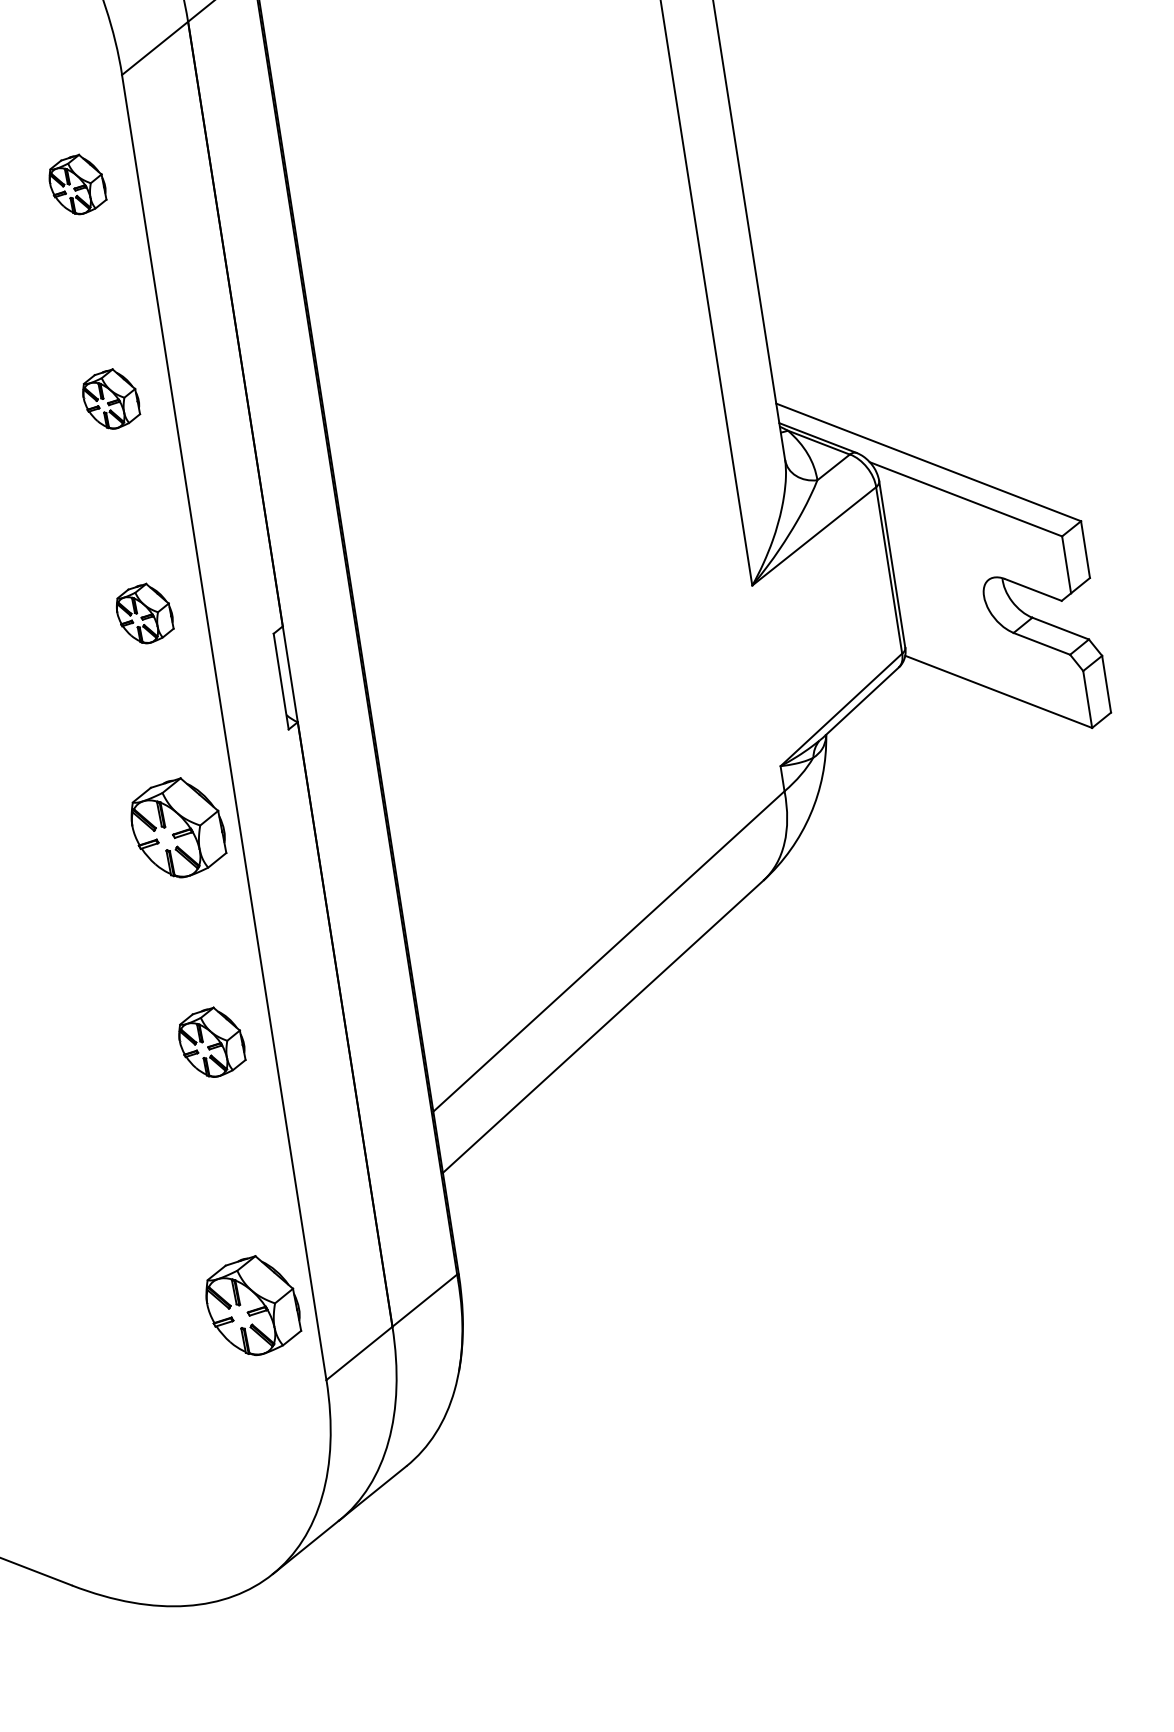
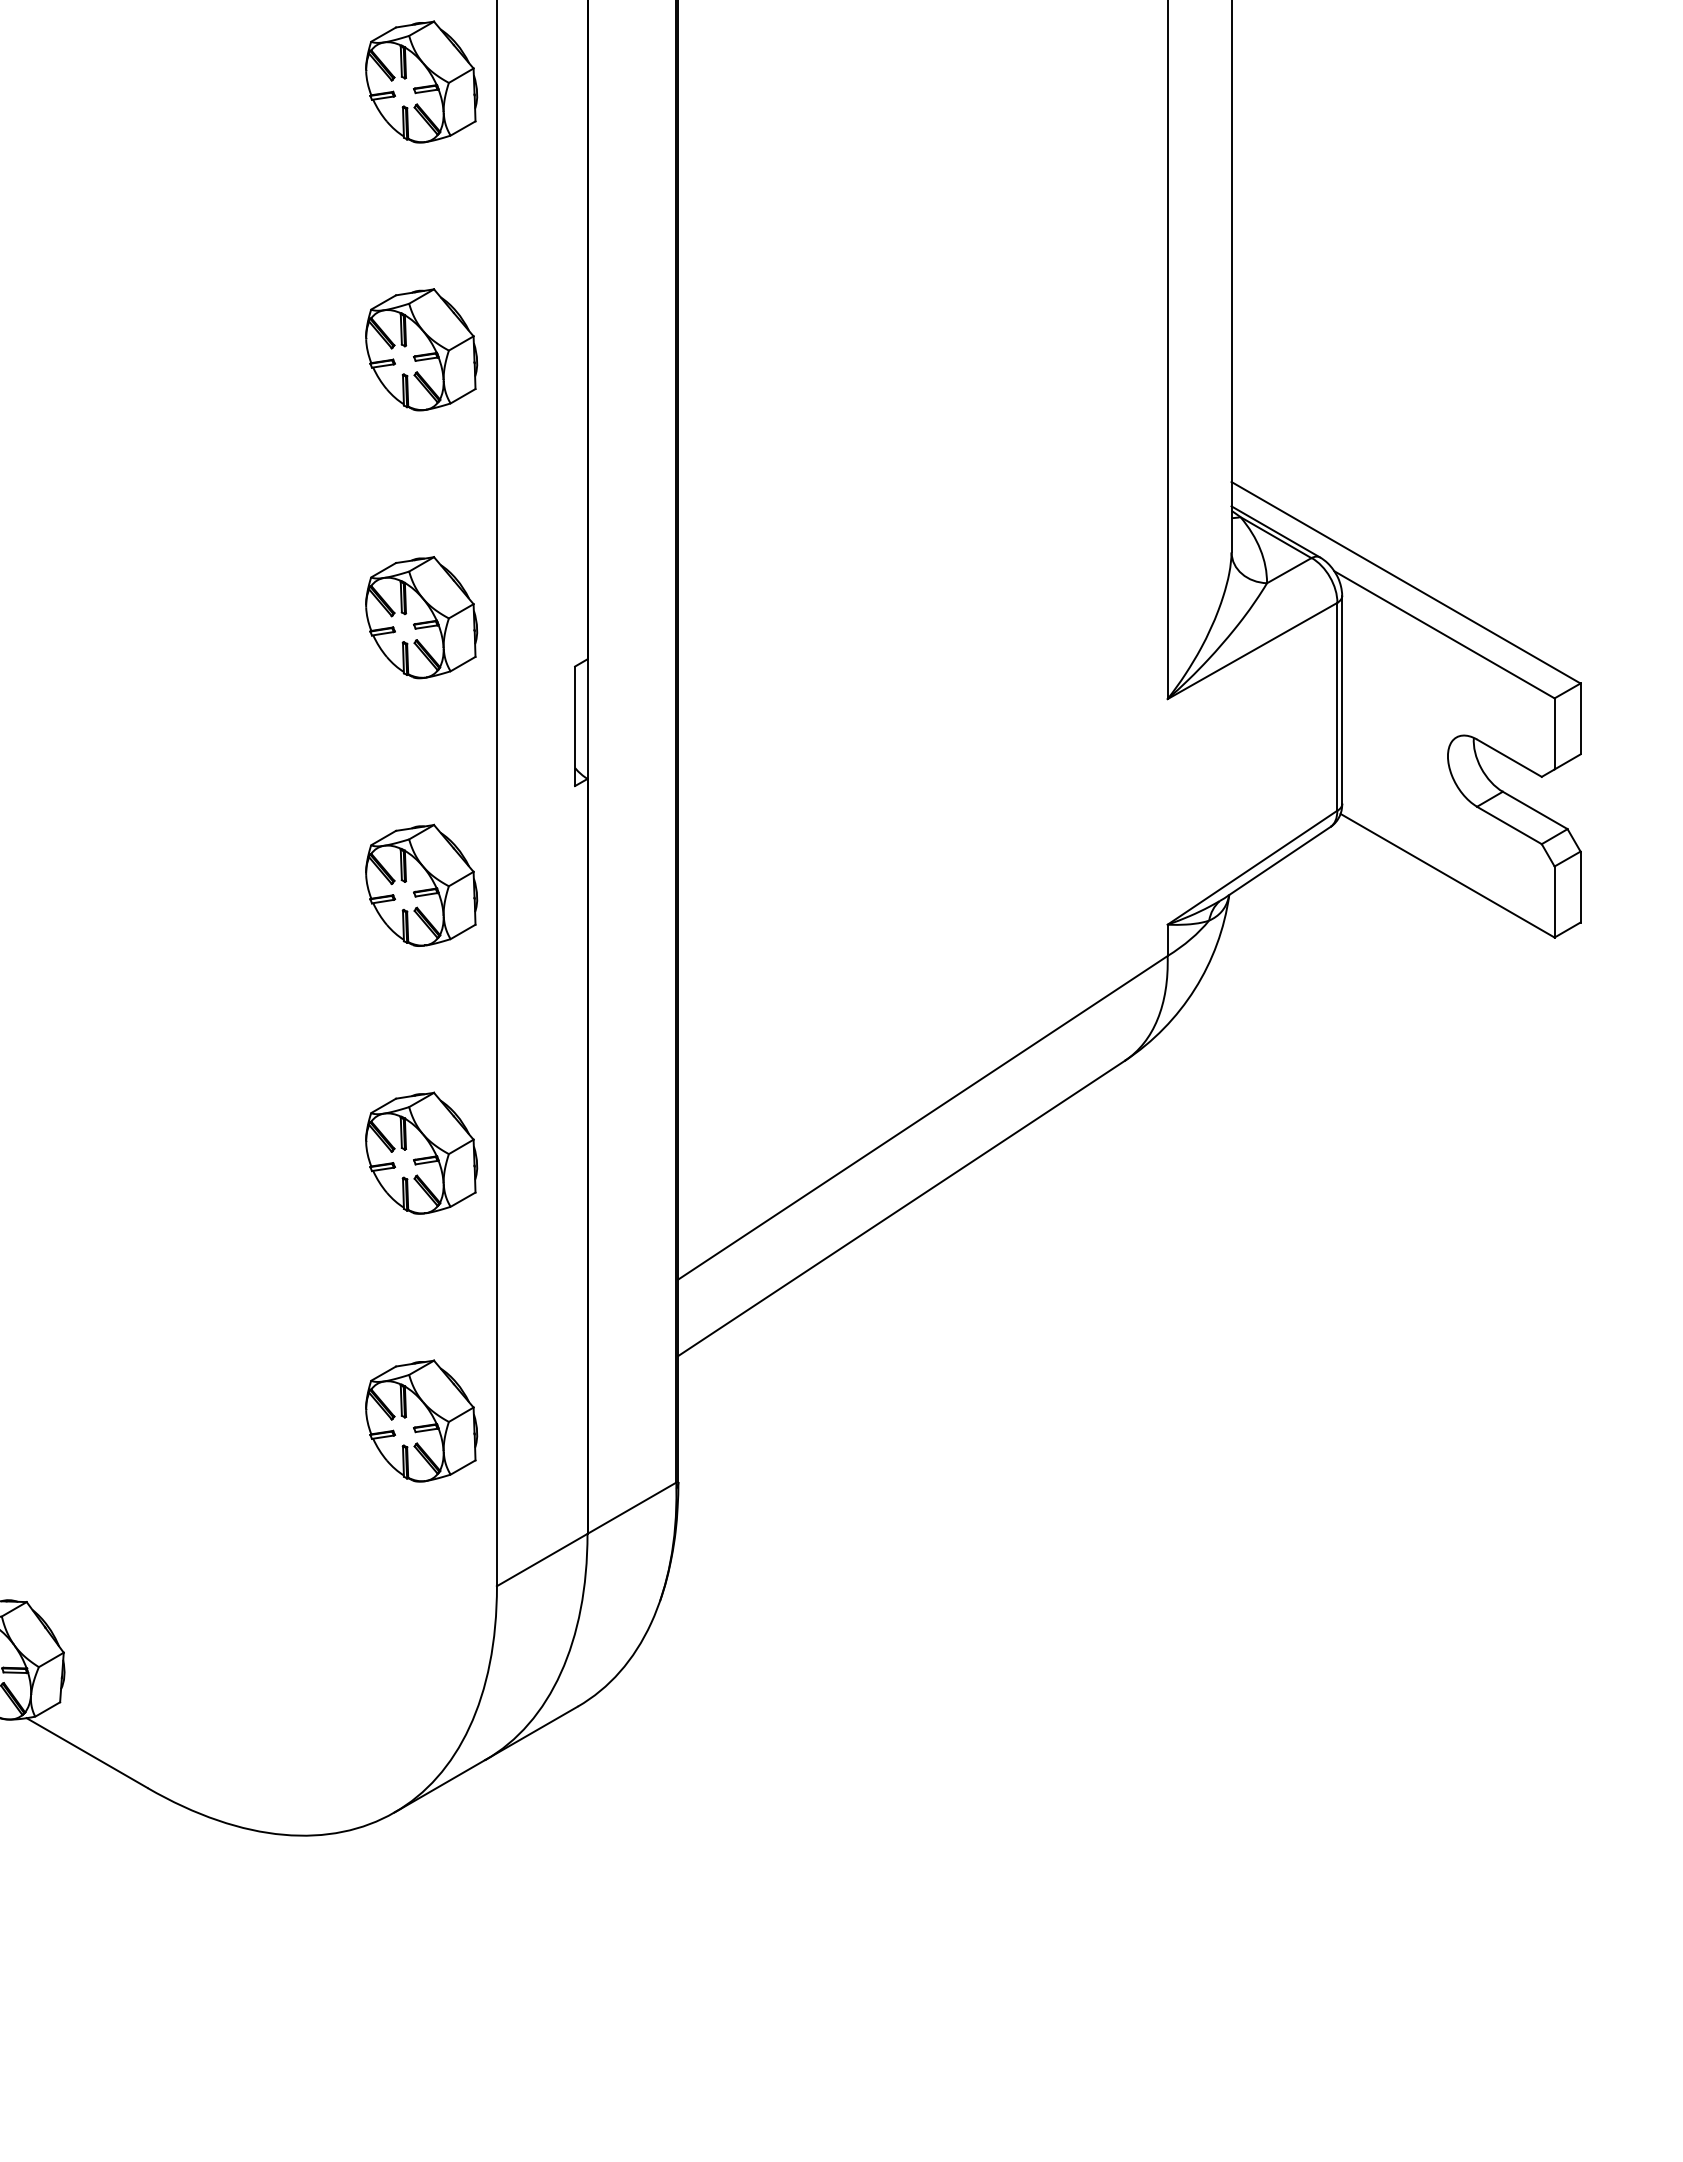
part: (77, 184) -> (421, 81), size x1.67
part: (110, 399) -> (421, 349), size x1.67
part: (144, 613) -> (421, 617), size x1.67
part: (211, 1042) -> (421, 1152), size x1.43
part: (252, 1305) -> (421, 1420), moved

